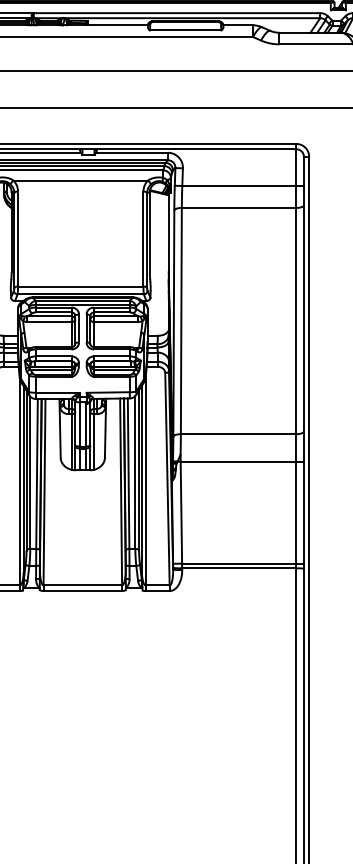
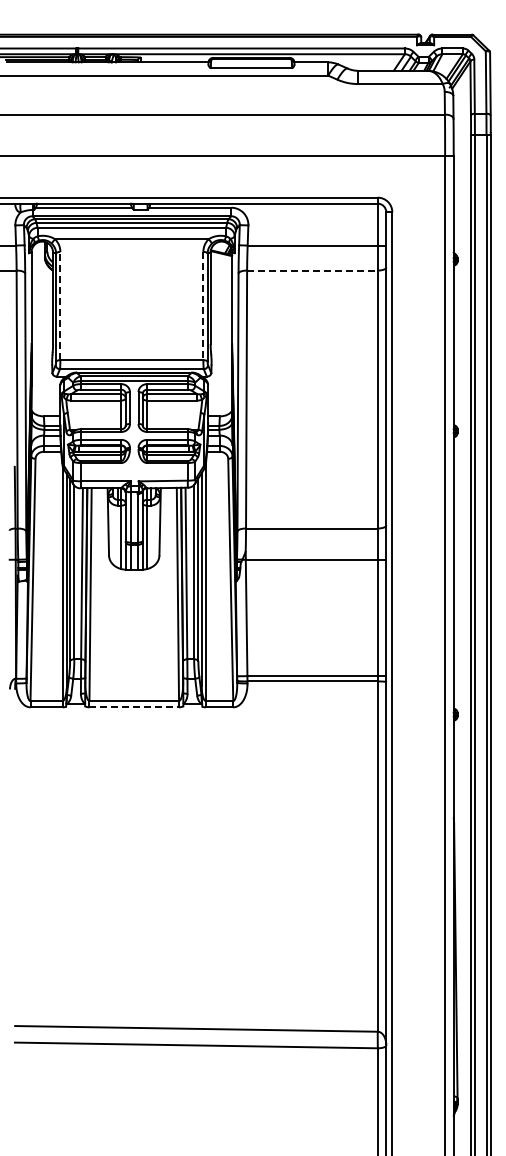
line: (239, 207) -> (312, 270), solid -> dashed
line: (18, 238) -> (60, 305), solid -> dashed
line: (143, 239) -> (203, 306), solid -> dashed
line: (83, 591) -> (134, 707), solid -> dashed

